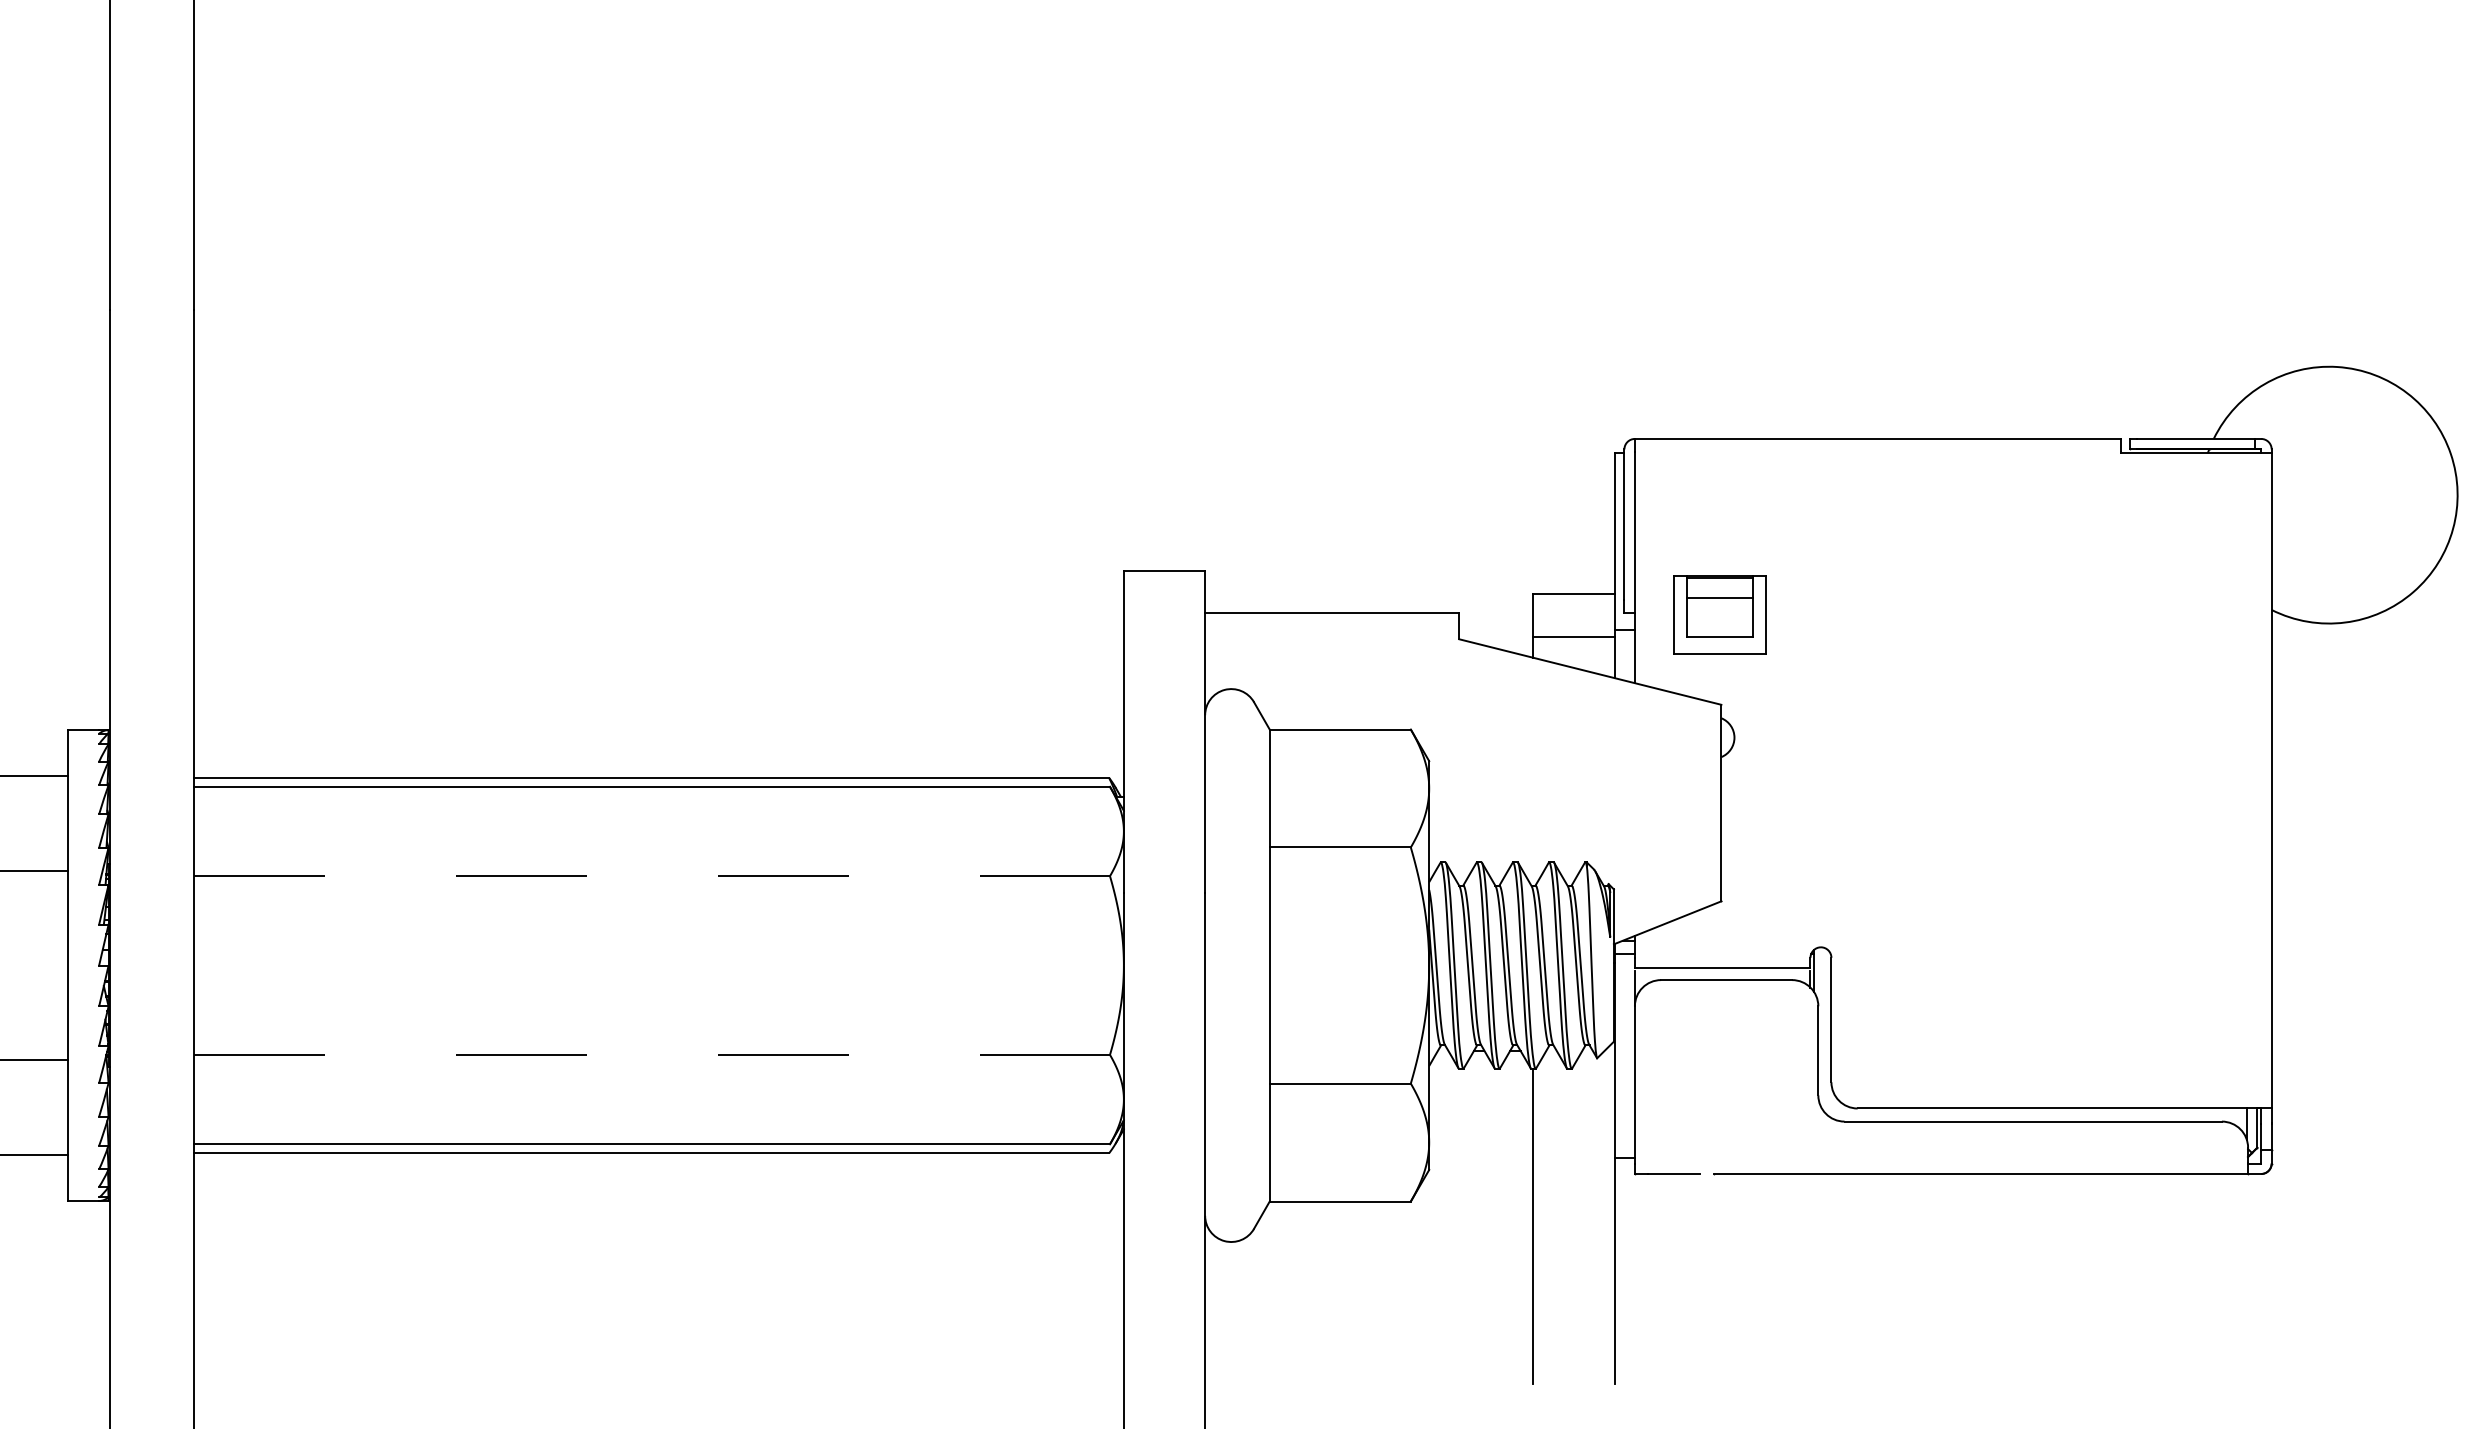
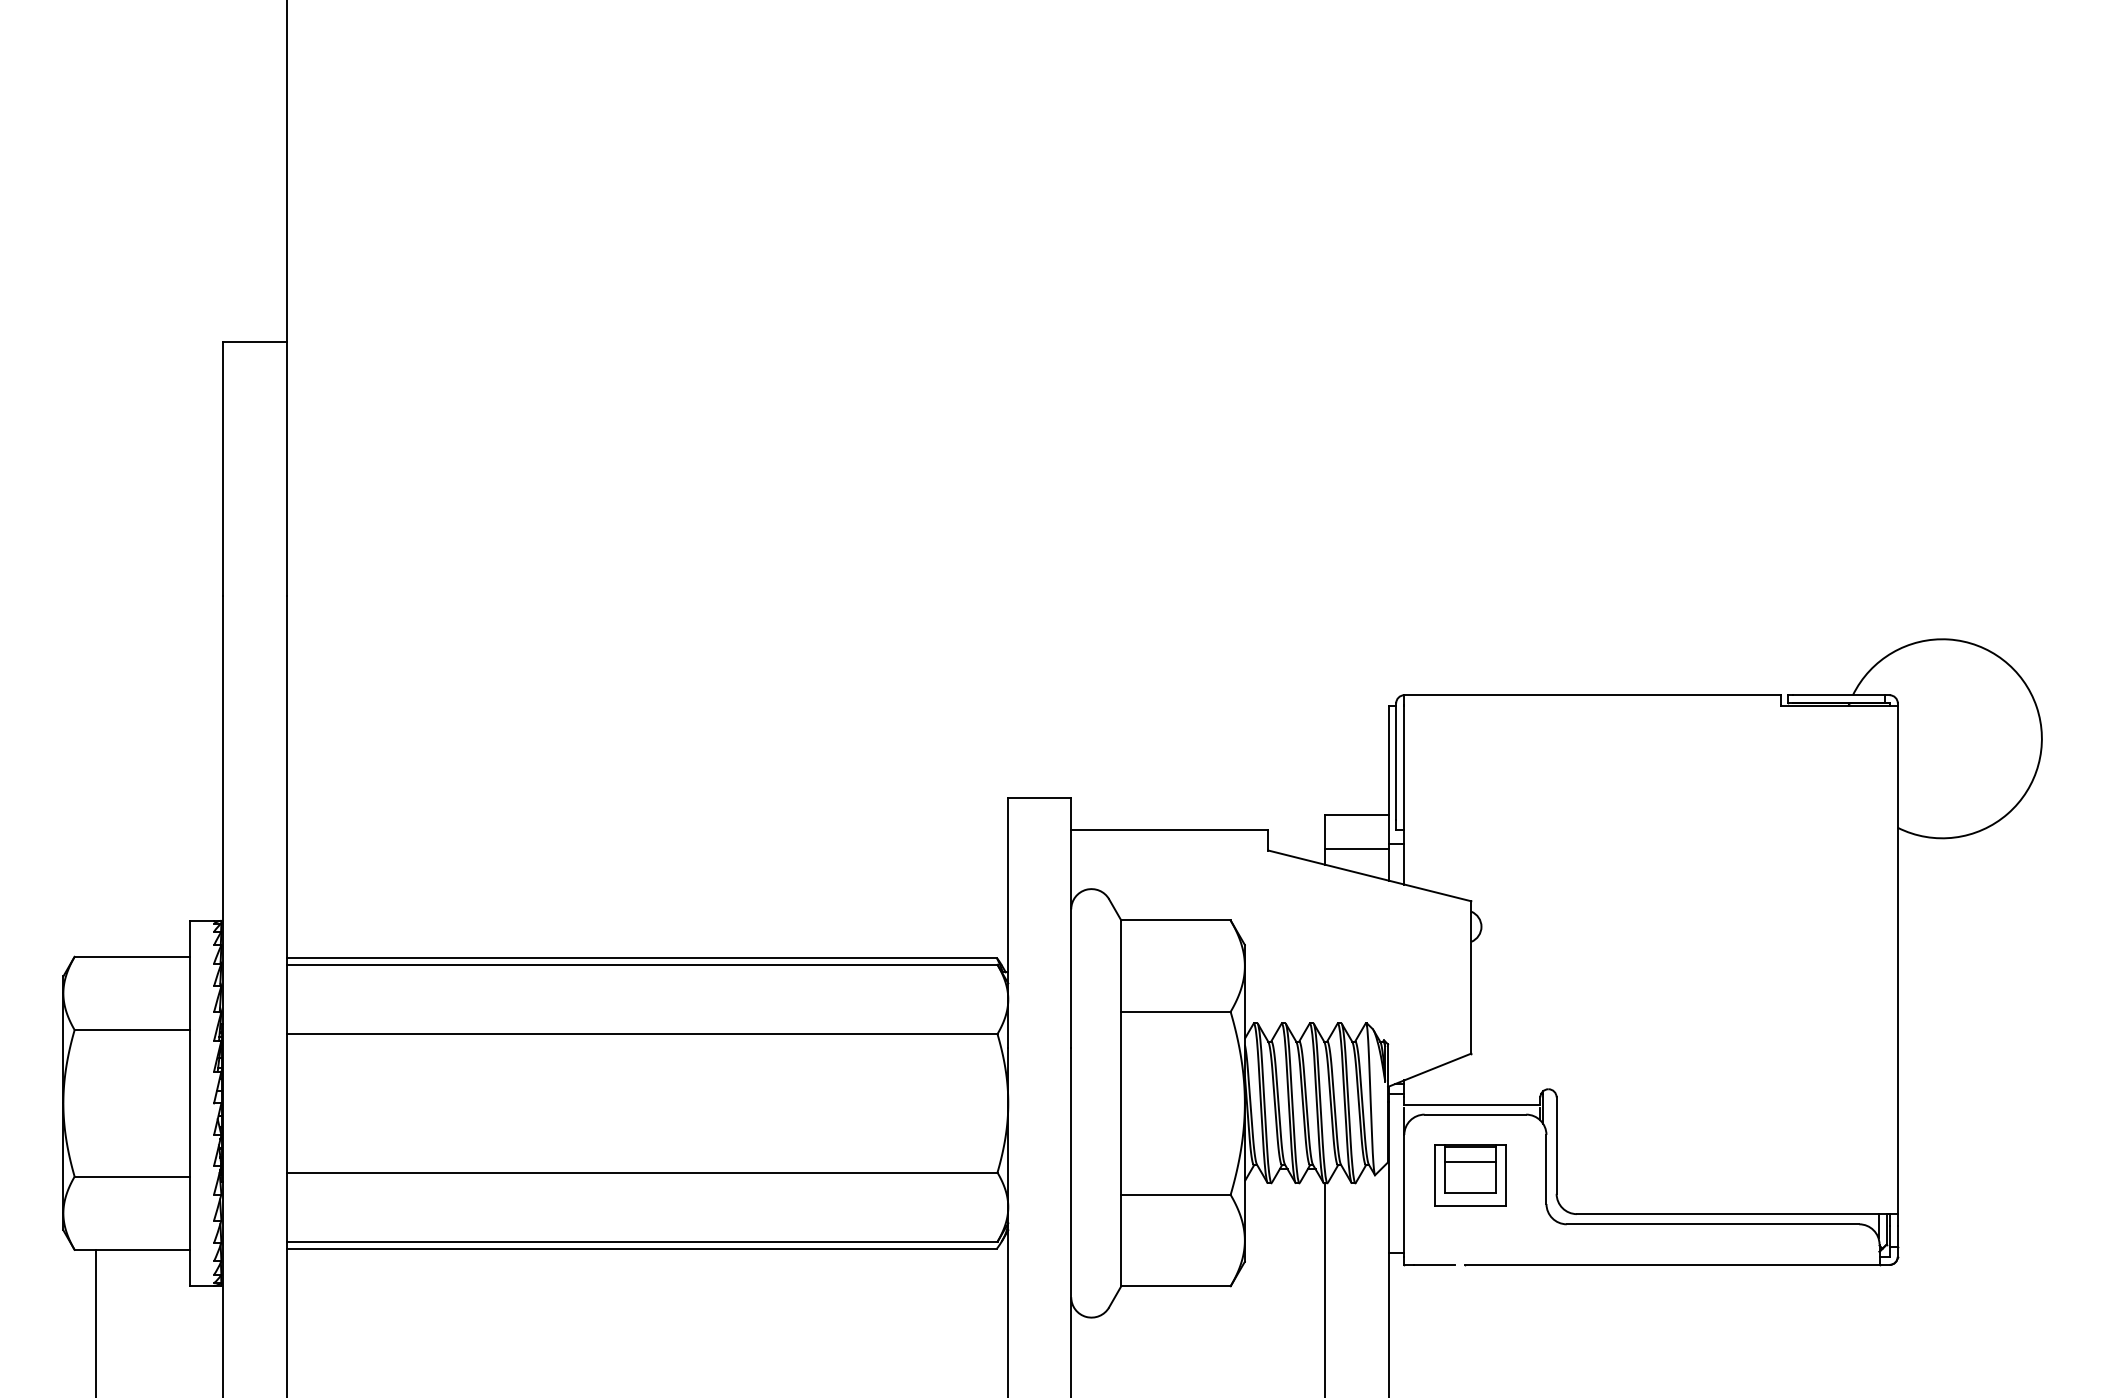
part: (1720, 614) -> (1470, 1175), moved
line: (651, 876) -> (642, 1034), dashed -> solid
line: (651, 1054) -> (642, 1172), dashed -> solid

